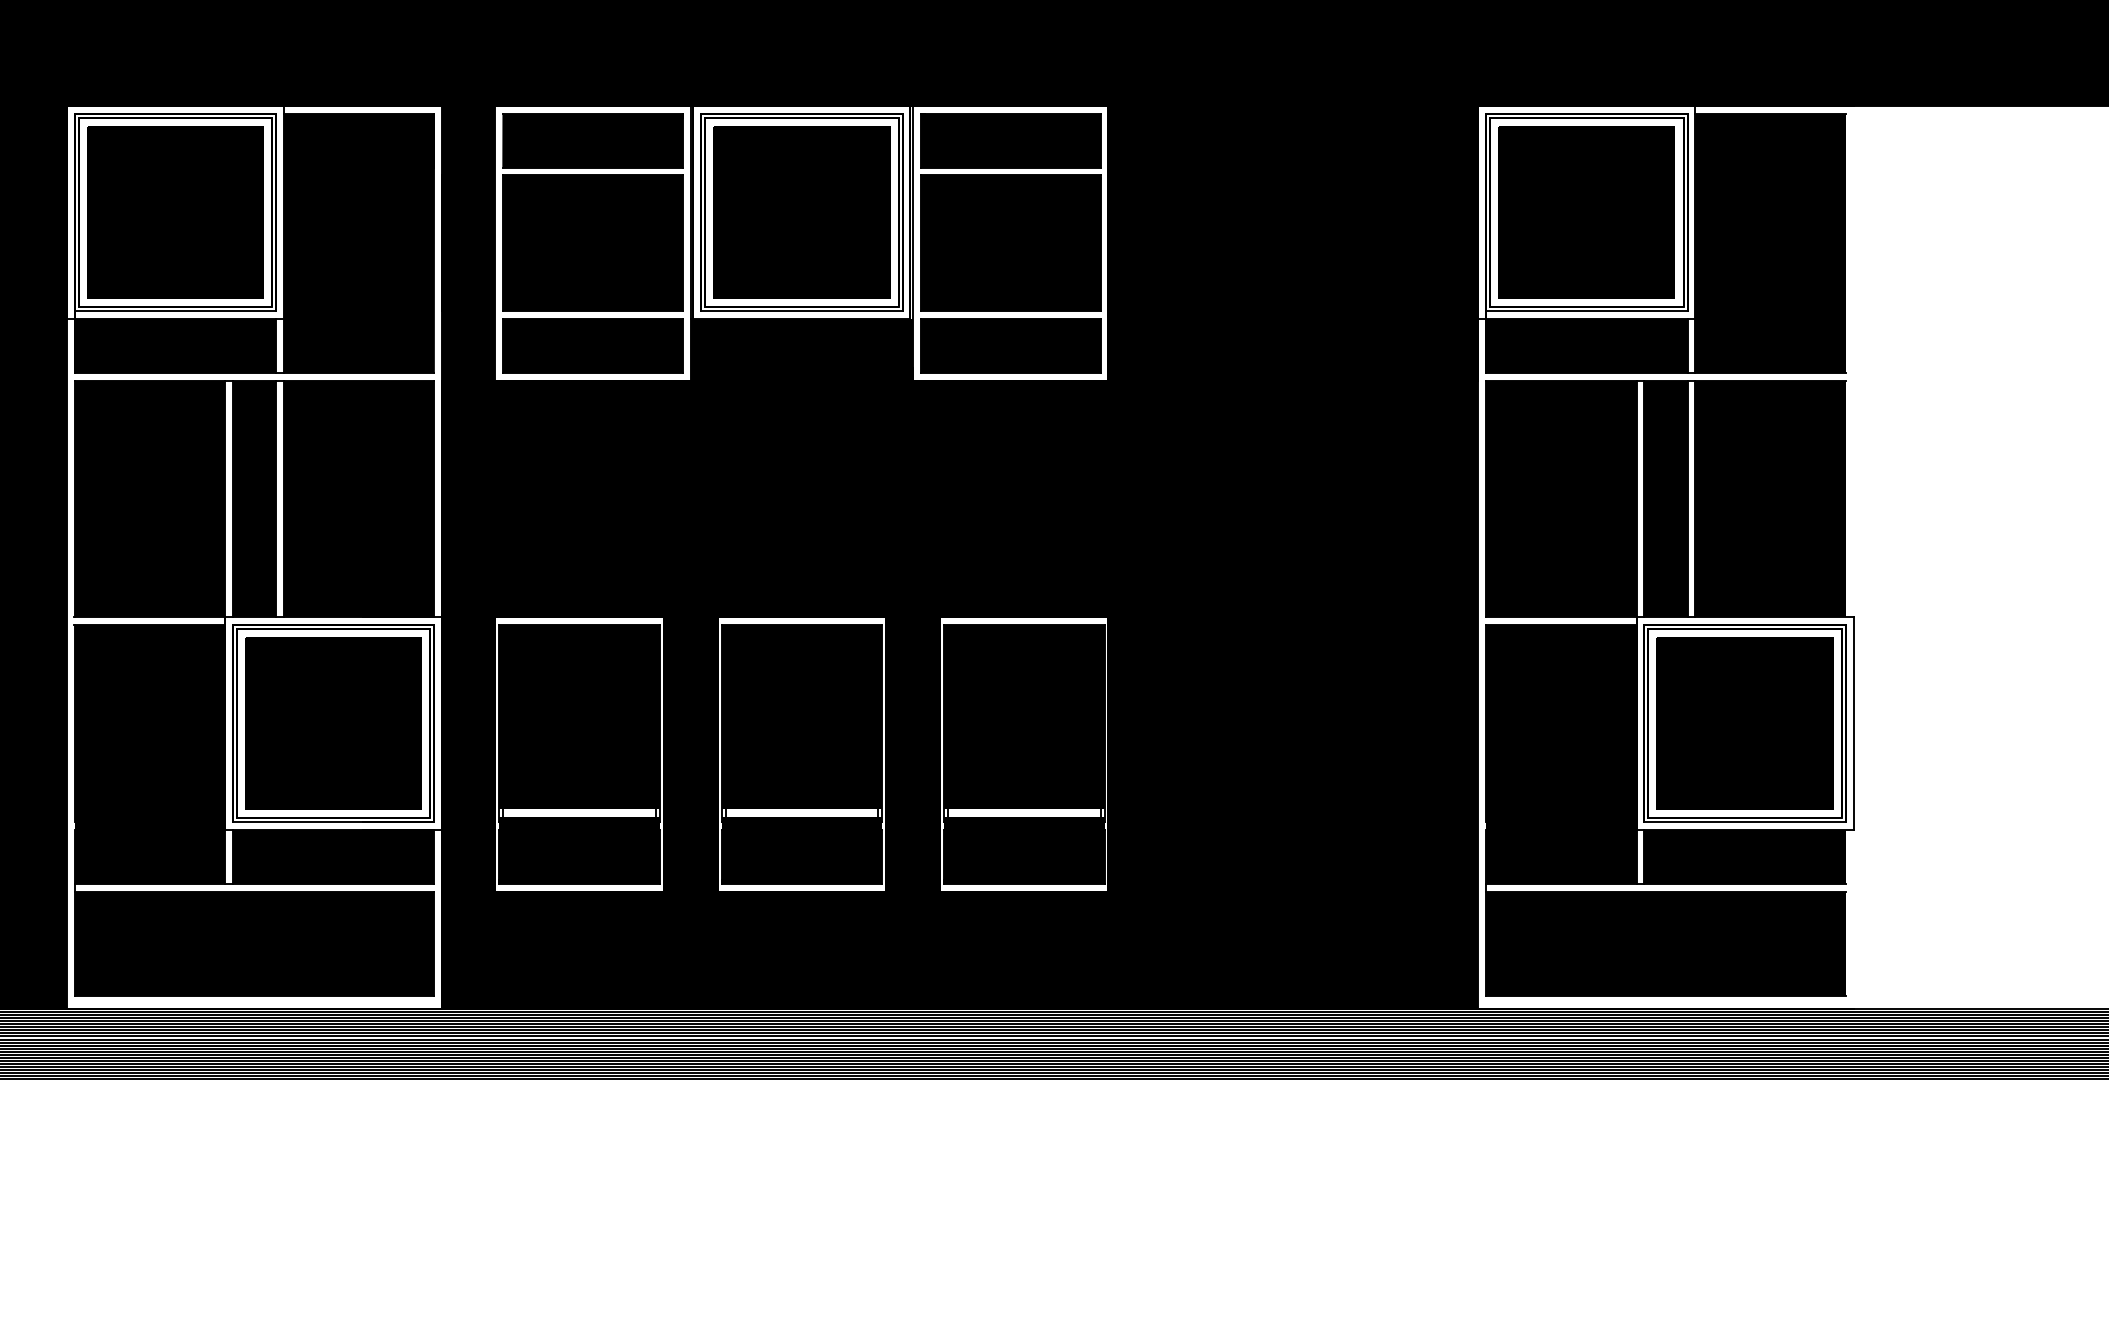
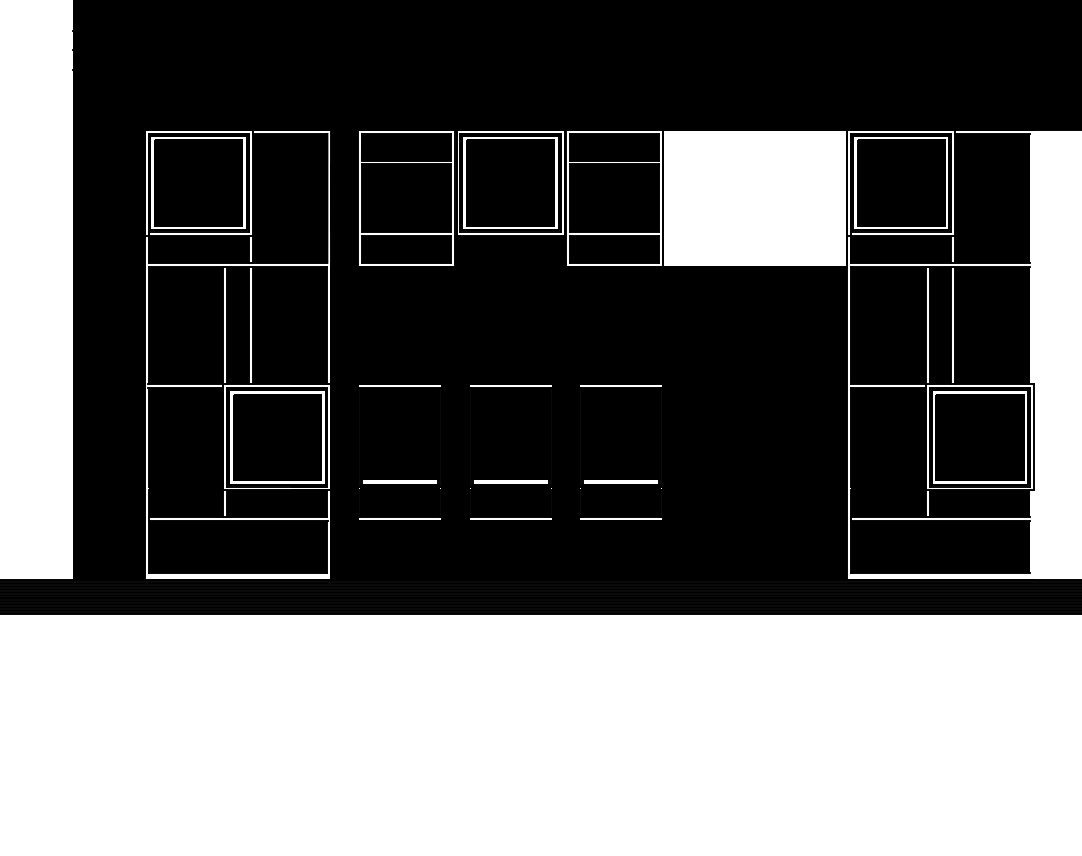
fill: (1294, 243) -> (755, 198), removed

